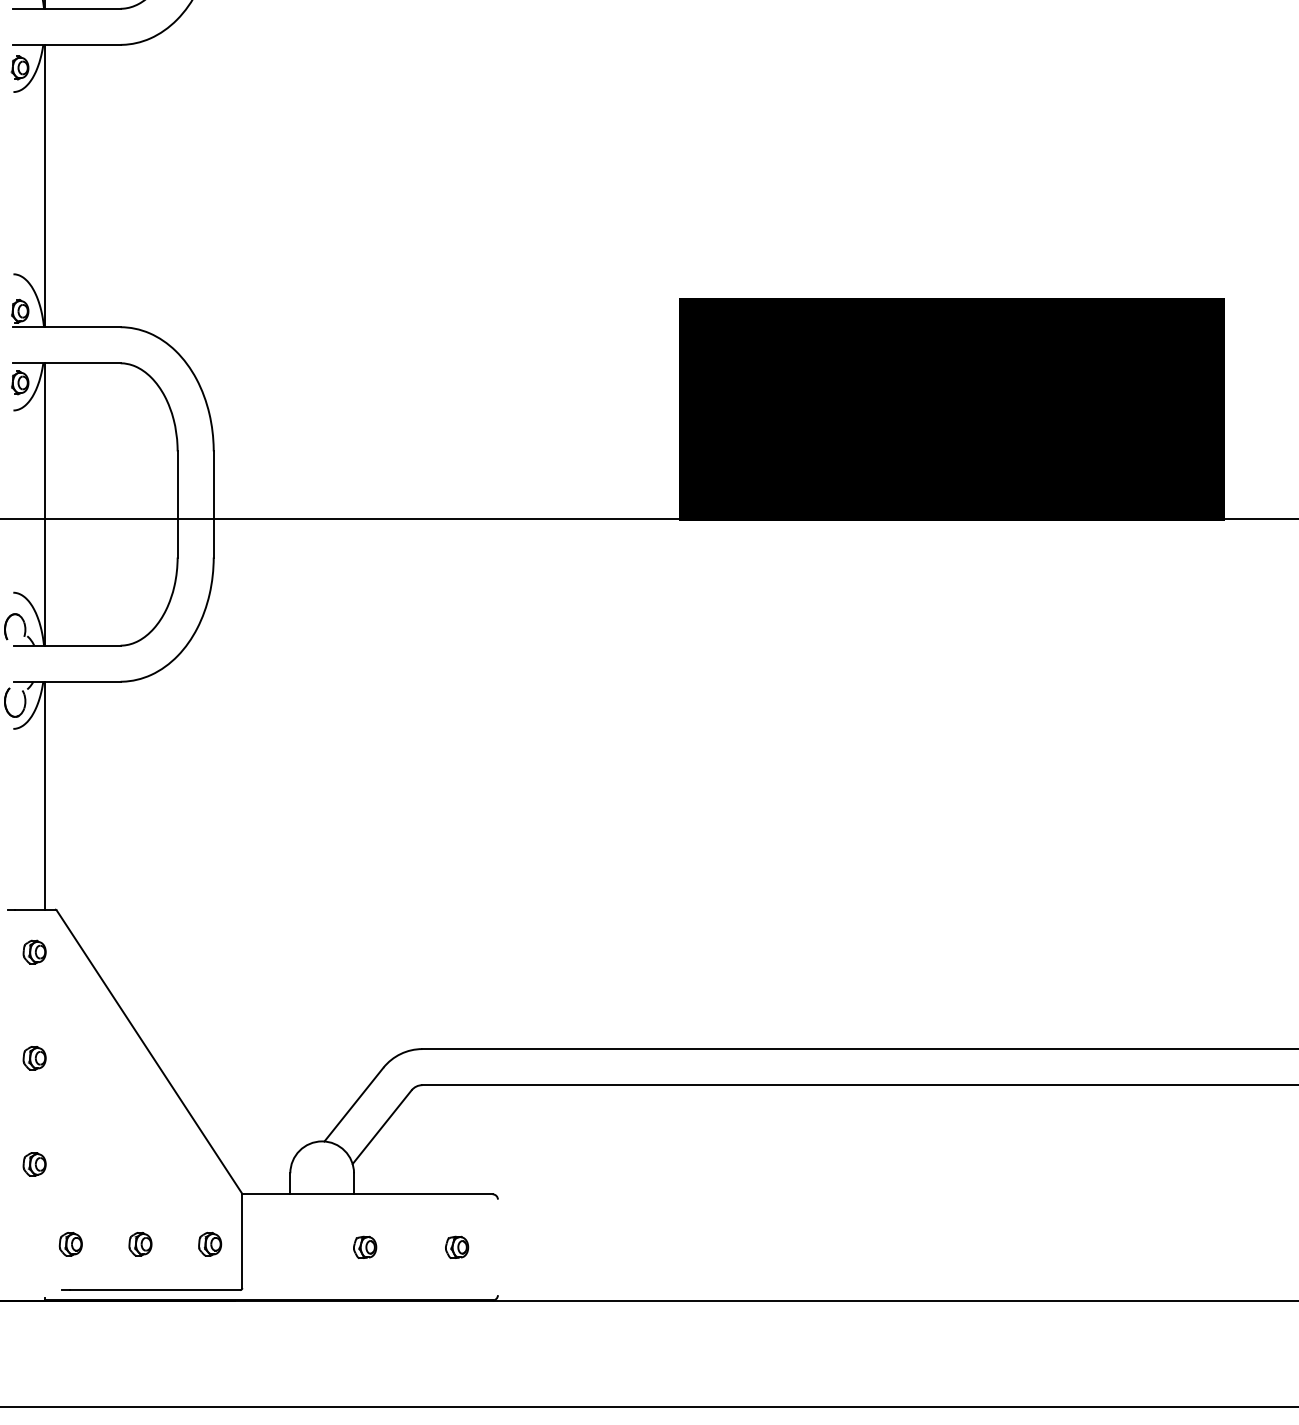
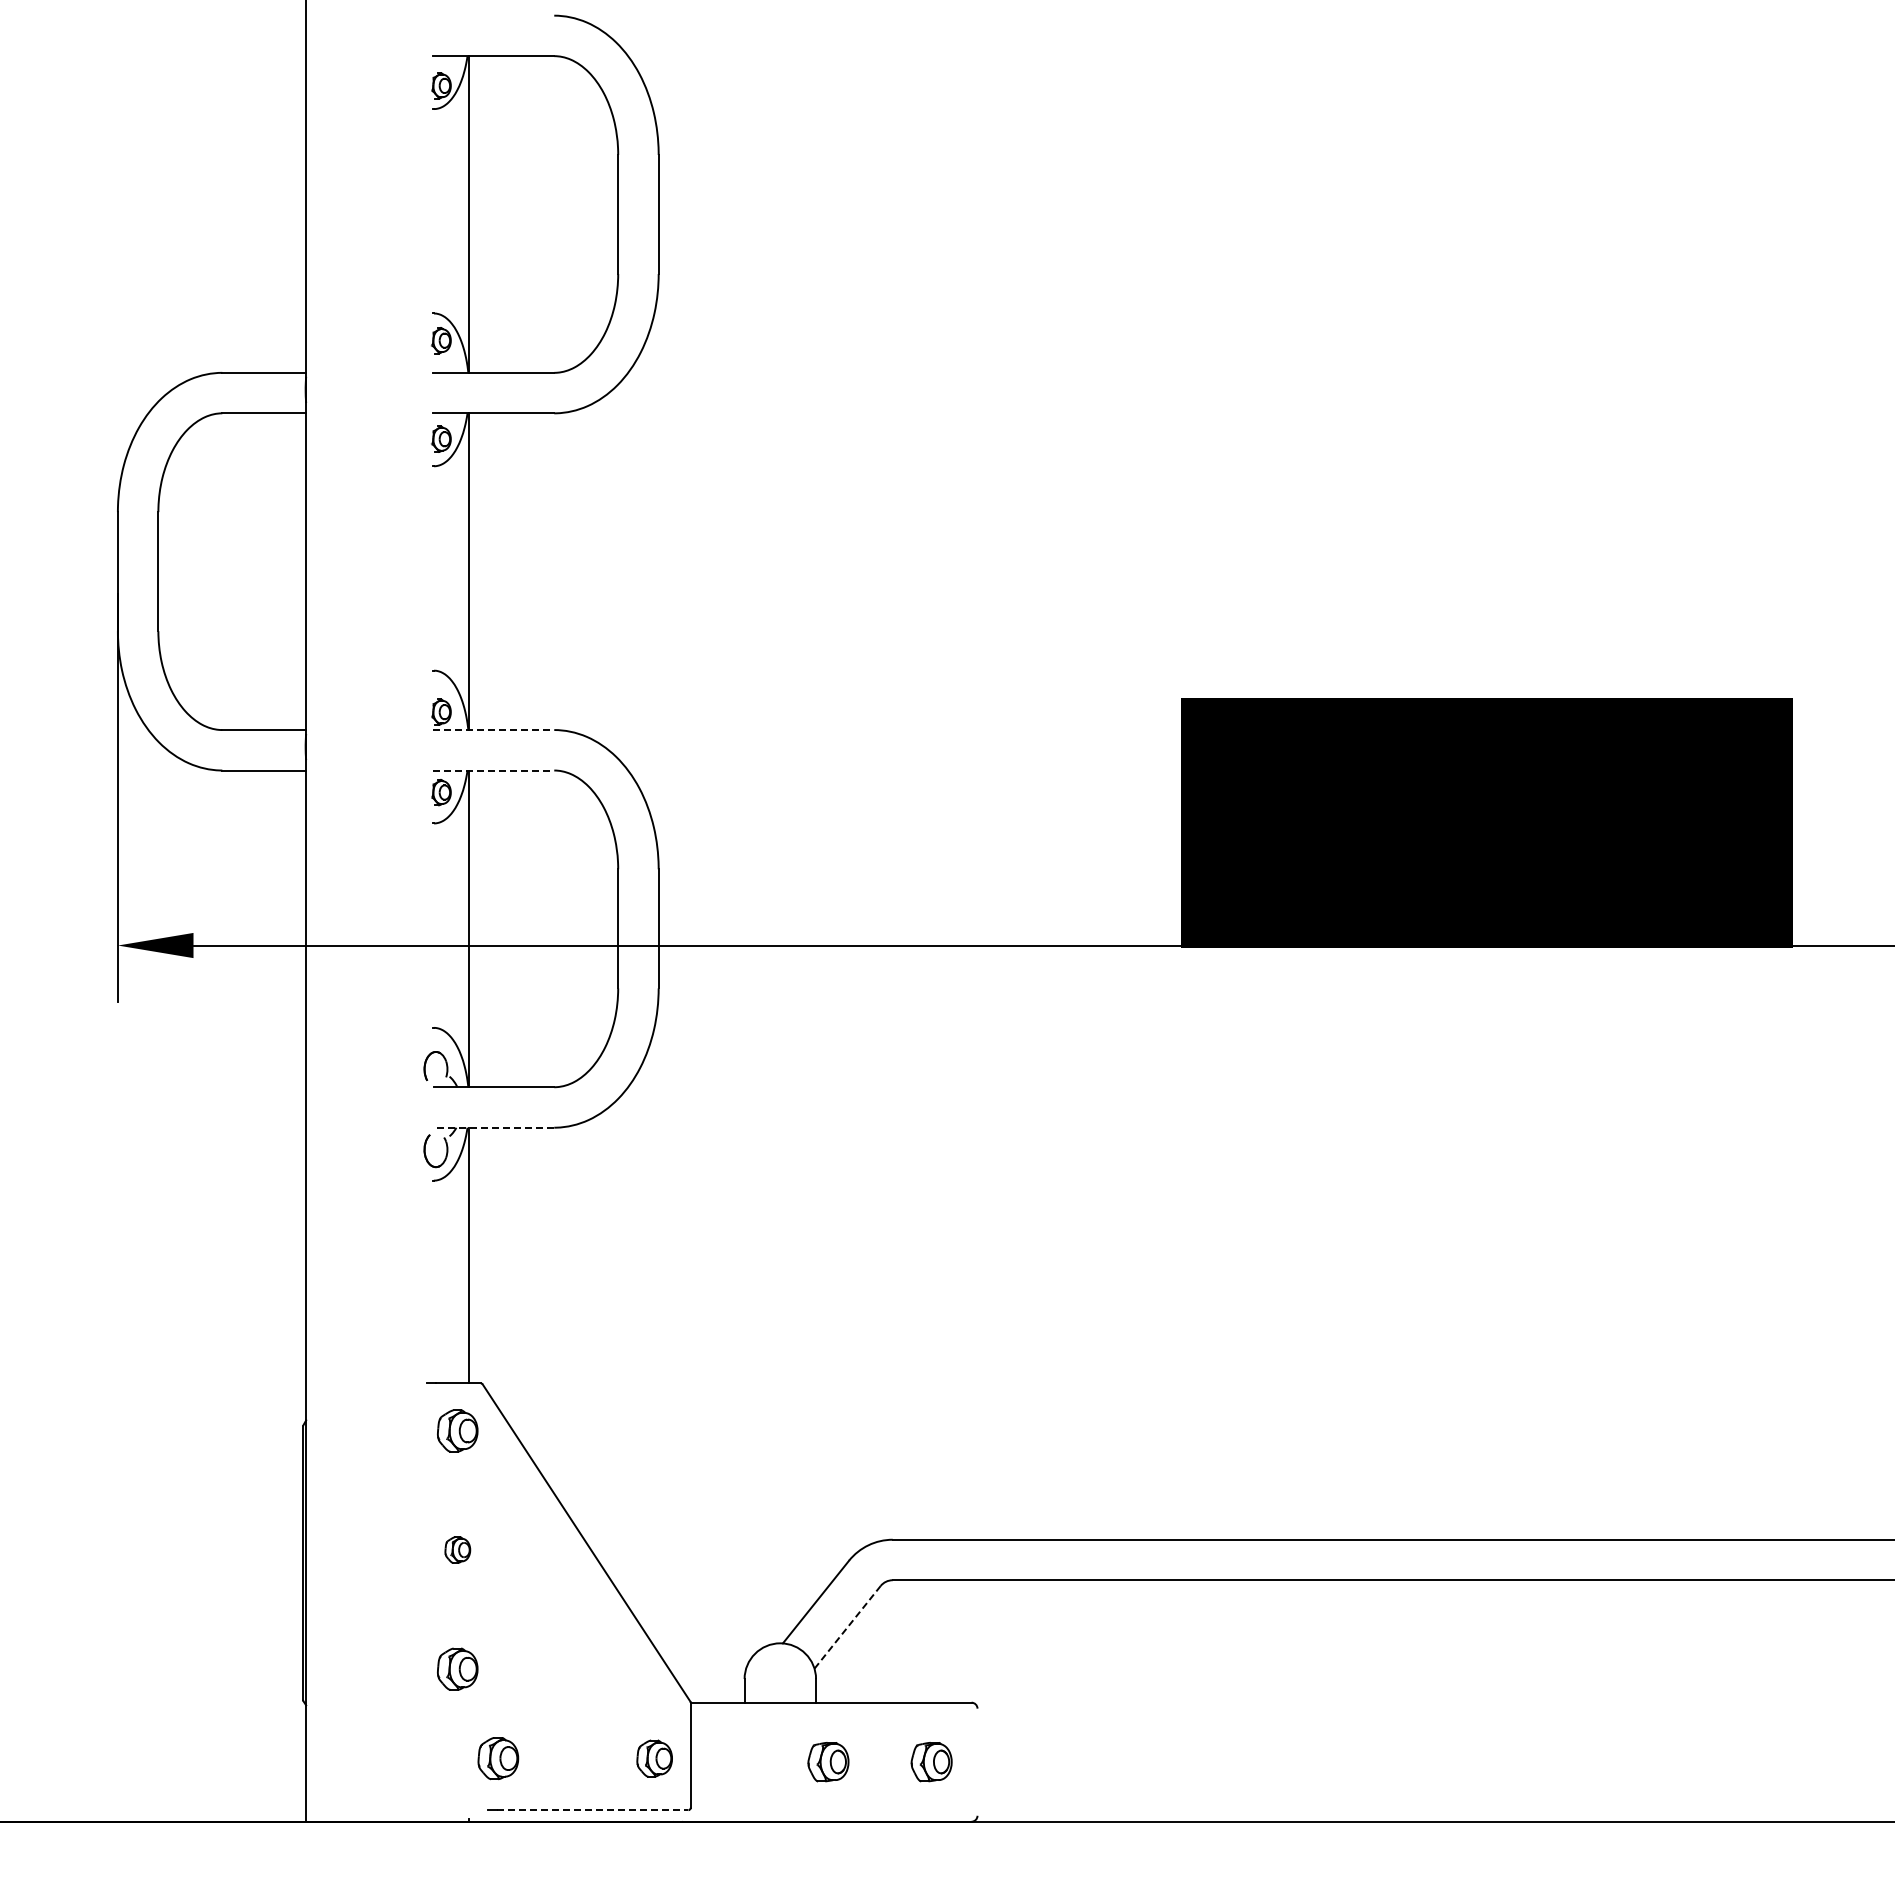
line: (66, 327) -> (493, 730), solid -> dashed
line: (66, 363) -> (493, 770), solid -> dashed
line: (66, 681) -> (493, 1127), solid -> dashed
part: (34, 951) -> (457, 1430), size x1.6
line: (382, 1127) -> (847, 1627), solid -> dashed
part: (34, 1163) -> (457, 1668), size x1.6
part: (70, 1244) -> (498, 1758), size x1.6
part: (140, 1244) -> (576, 1758), removed
part: (210, 1244) -> (654, 1758), size x1.4
part: (365, 1247) -> (828, 1762), size x1.6
part: (456, 1247) -> (931, 1762), size x1.6
line: (154, 1290) -> (592, 1810), solid -> dashed

